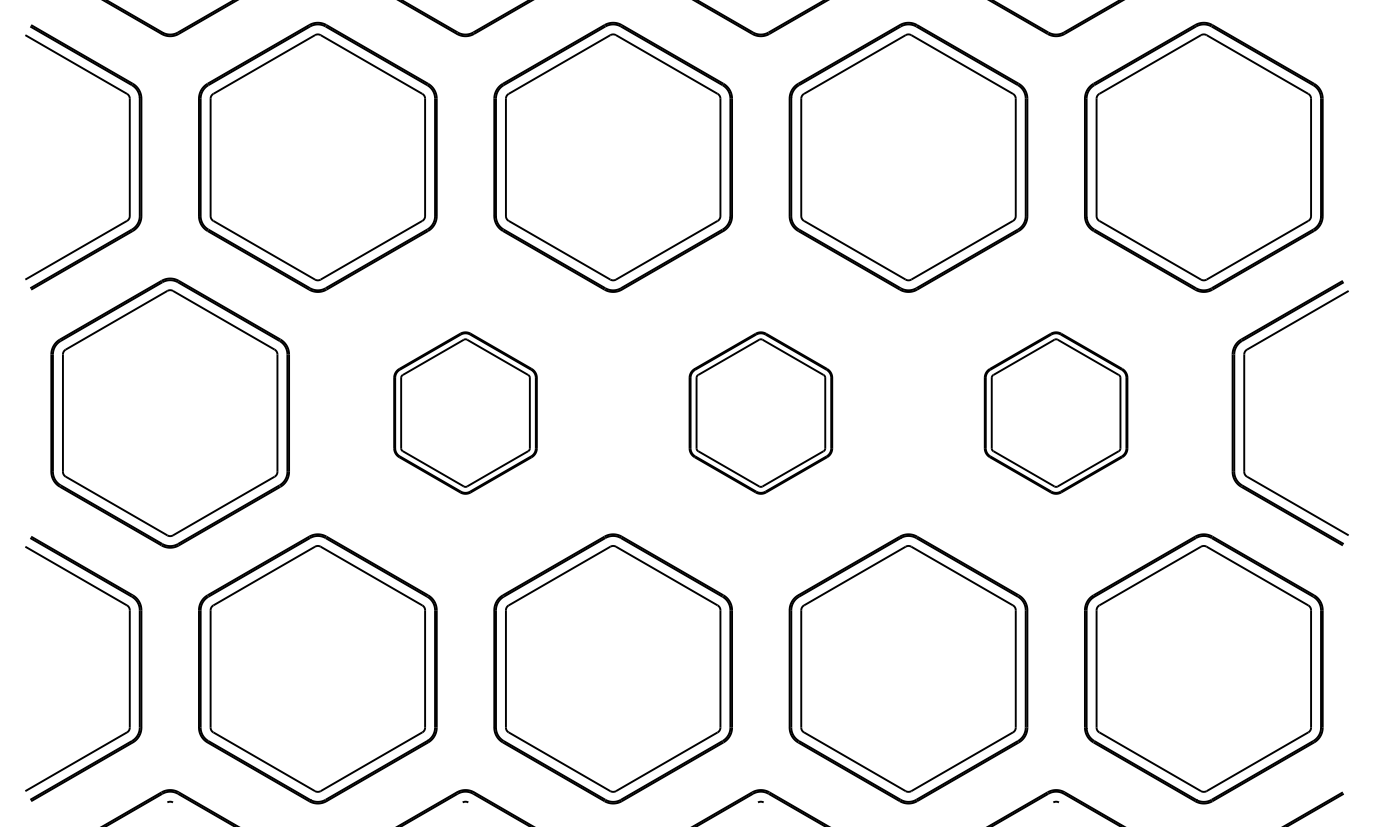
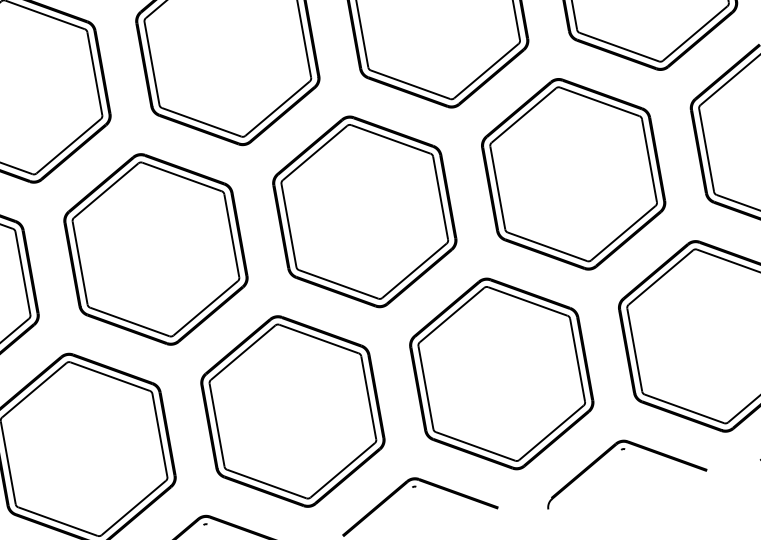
part: (465, 412) -> (155, 249), size x1.67
part: (760, 412) -> (364, 211), size x1.67
part: (1055, 412) -> (573, 173), size x1.67

